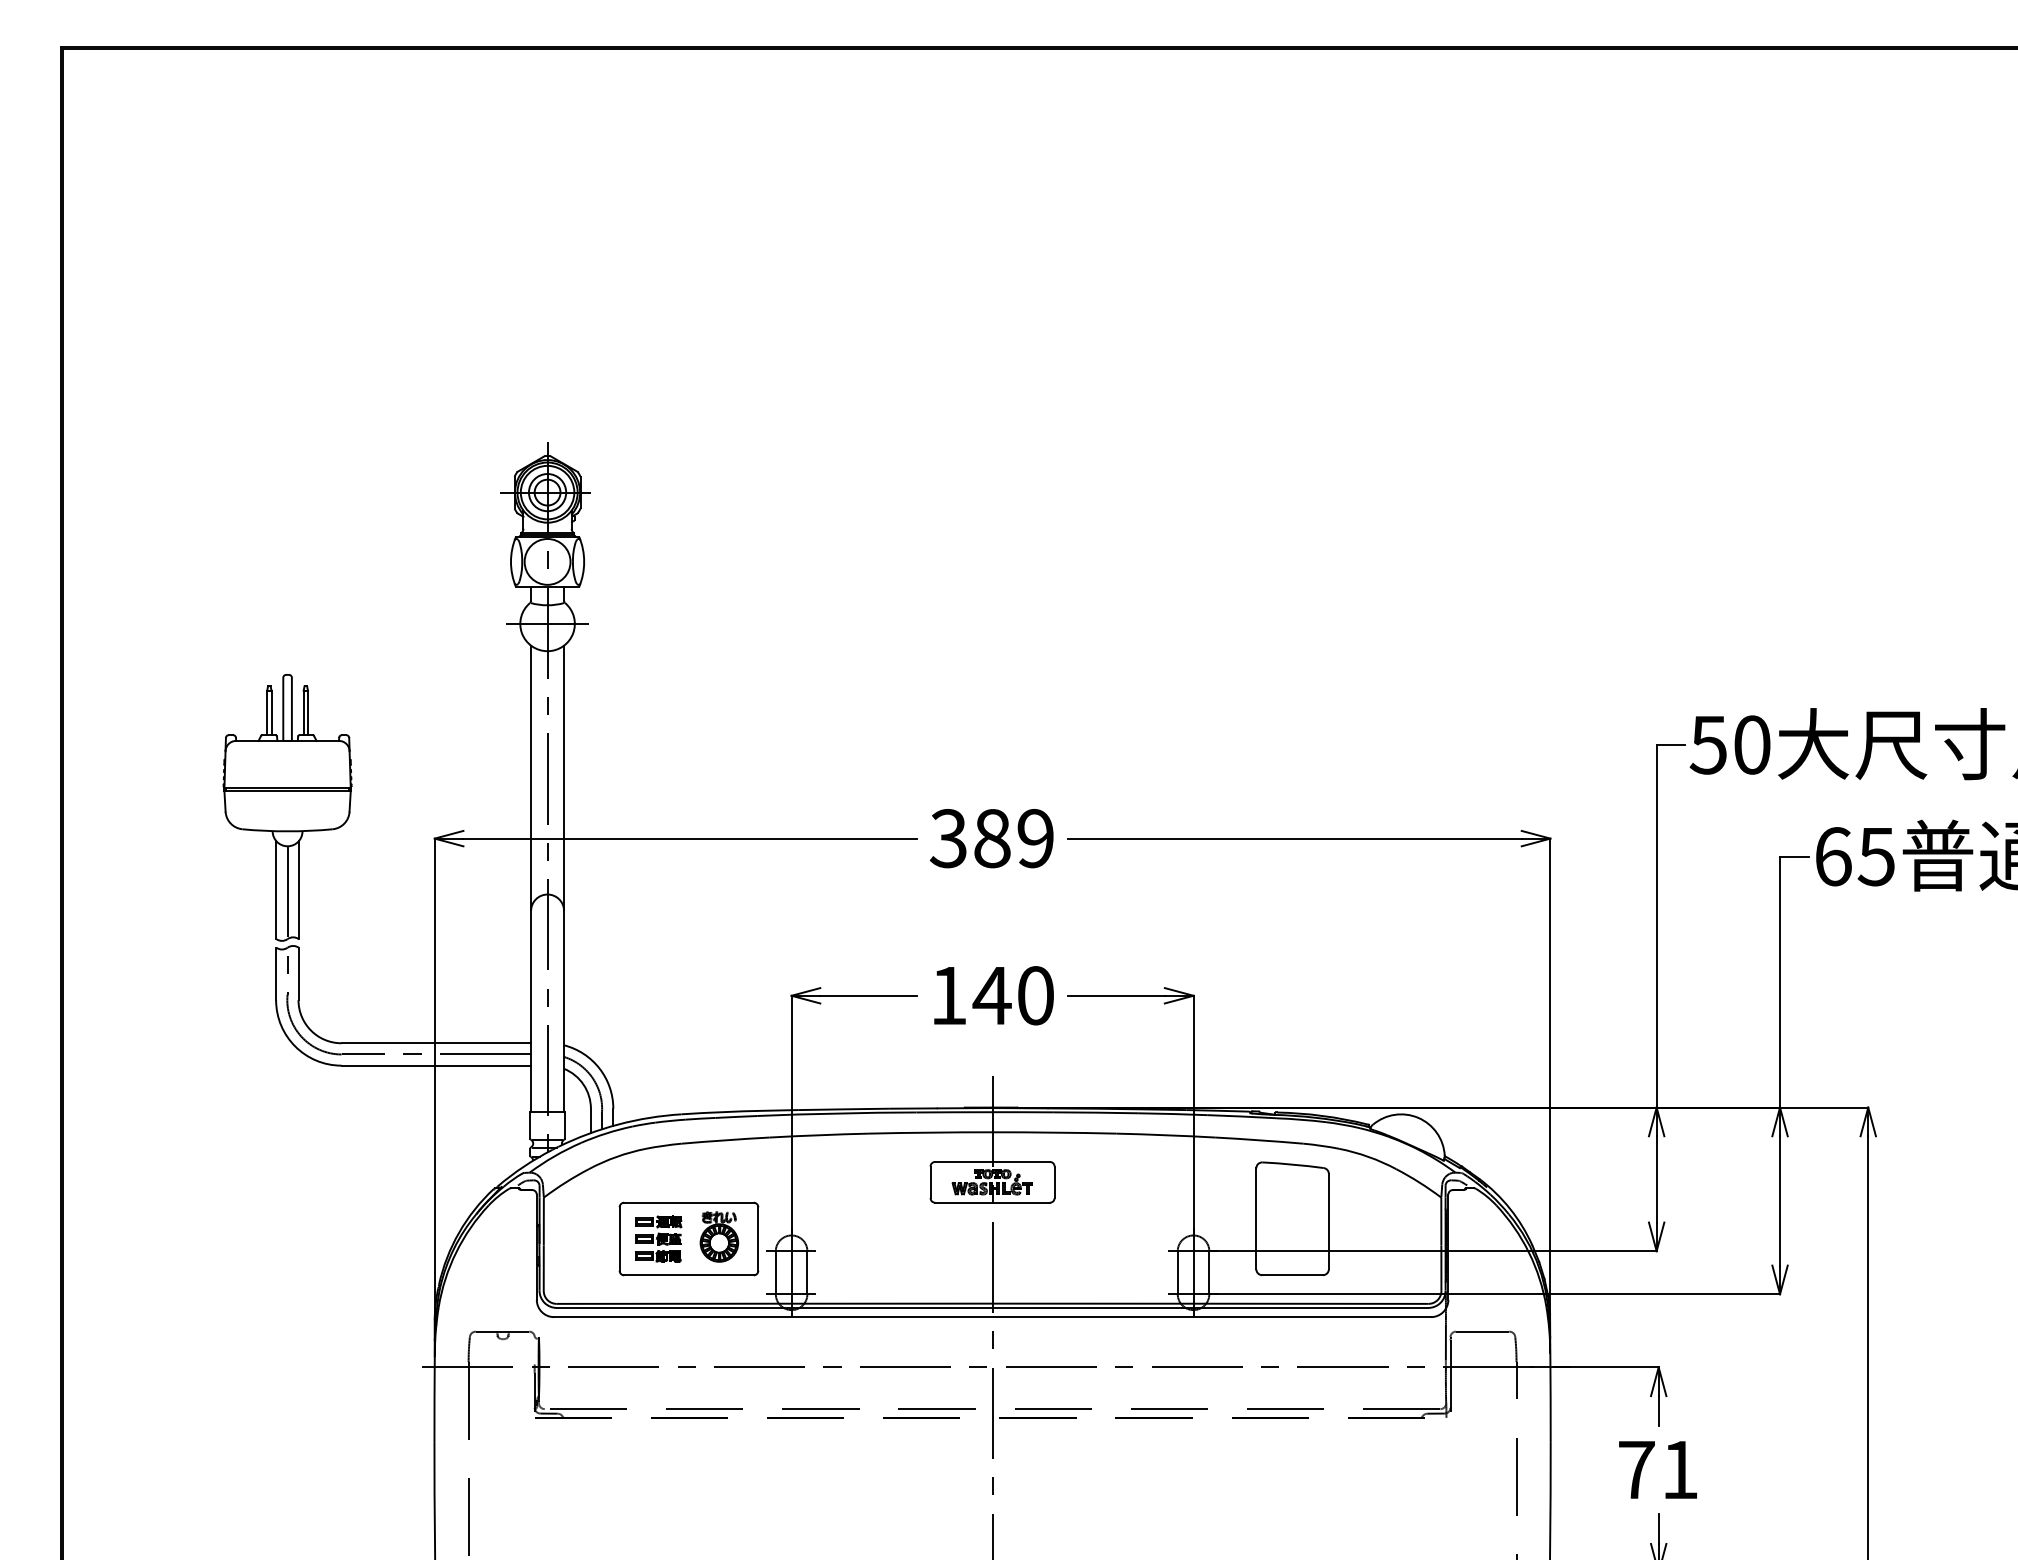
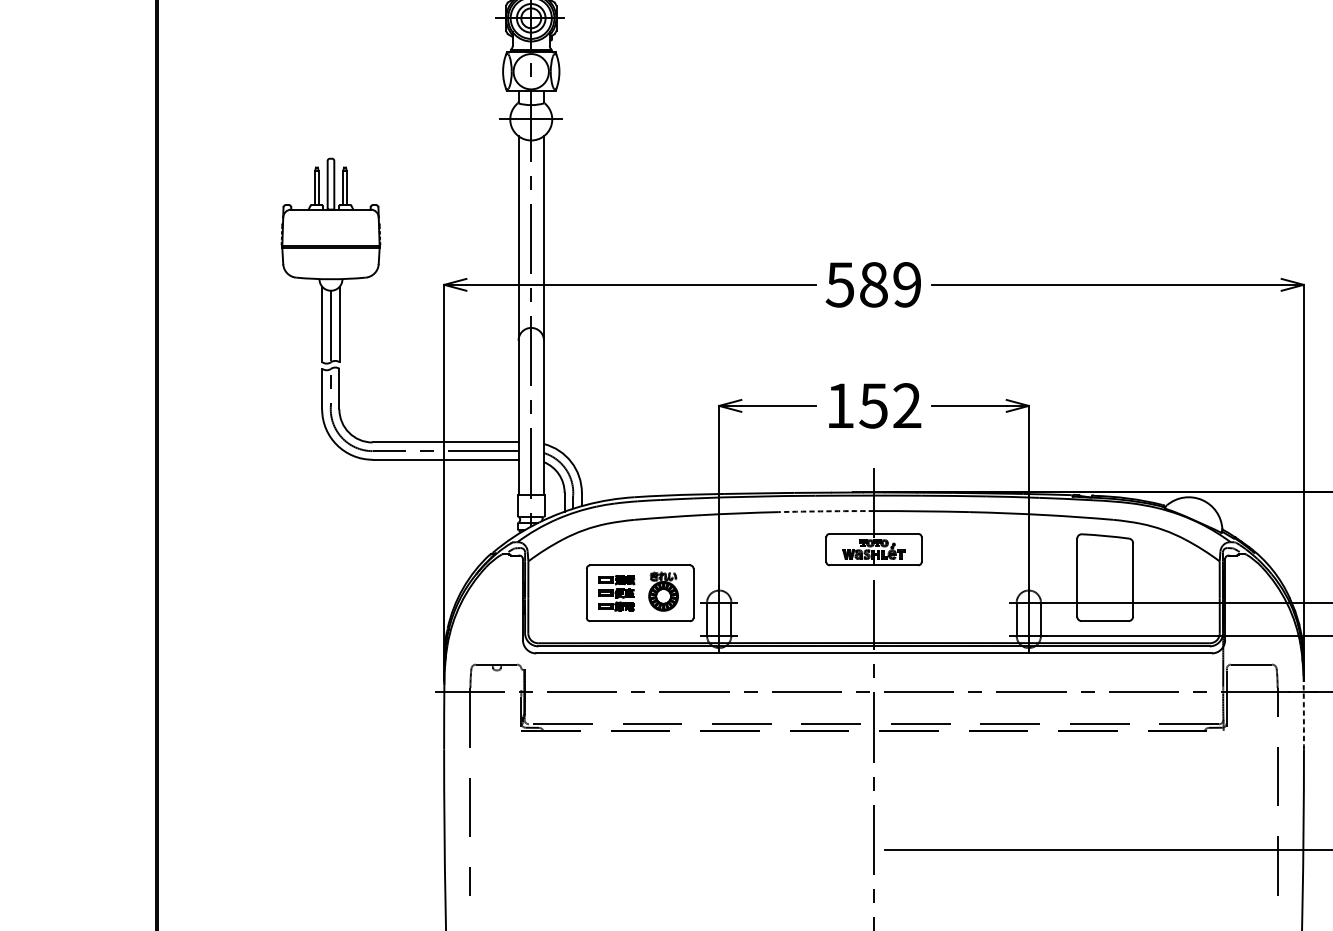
text: (947, 838) -> (839, 284), 389 -> 589
text: (1012, 995) -> (889, 405), 140 -> 152
arc: (930, 1132) -> (826, 511), solid -> dashed
arc: (1550, 1397) -> (1303, 715), solid -> dashed

